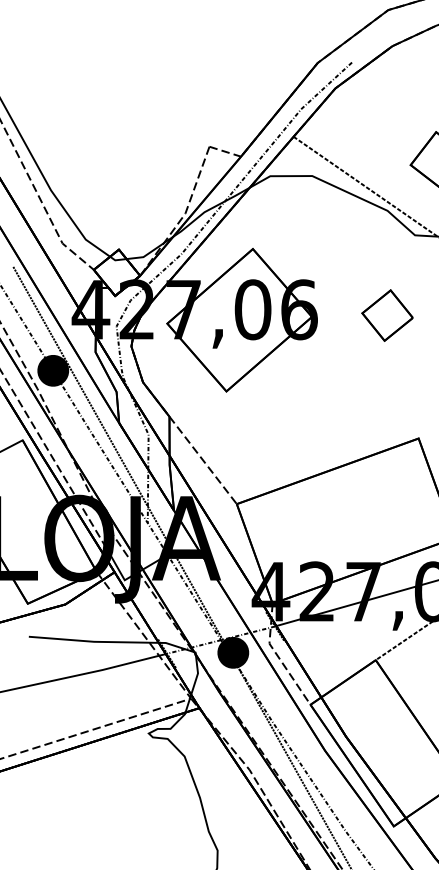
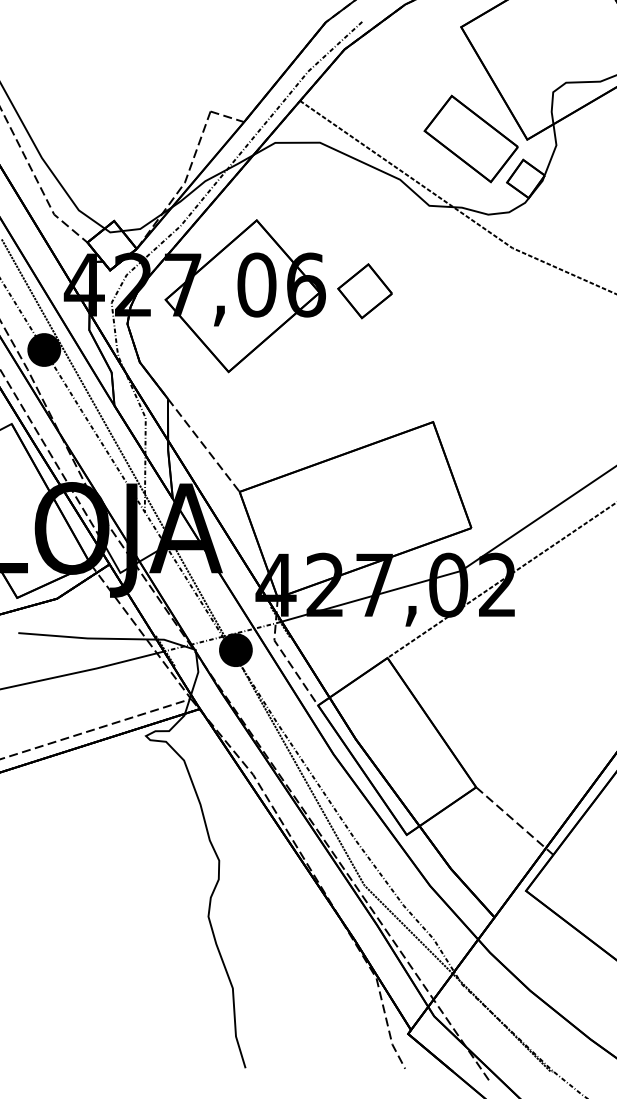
part: (387, 315) -> (364, 291), moved

